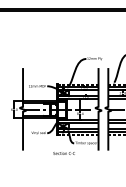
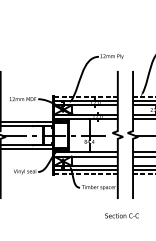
text: (63, 153) -> (120, 215), moved

